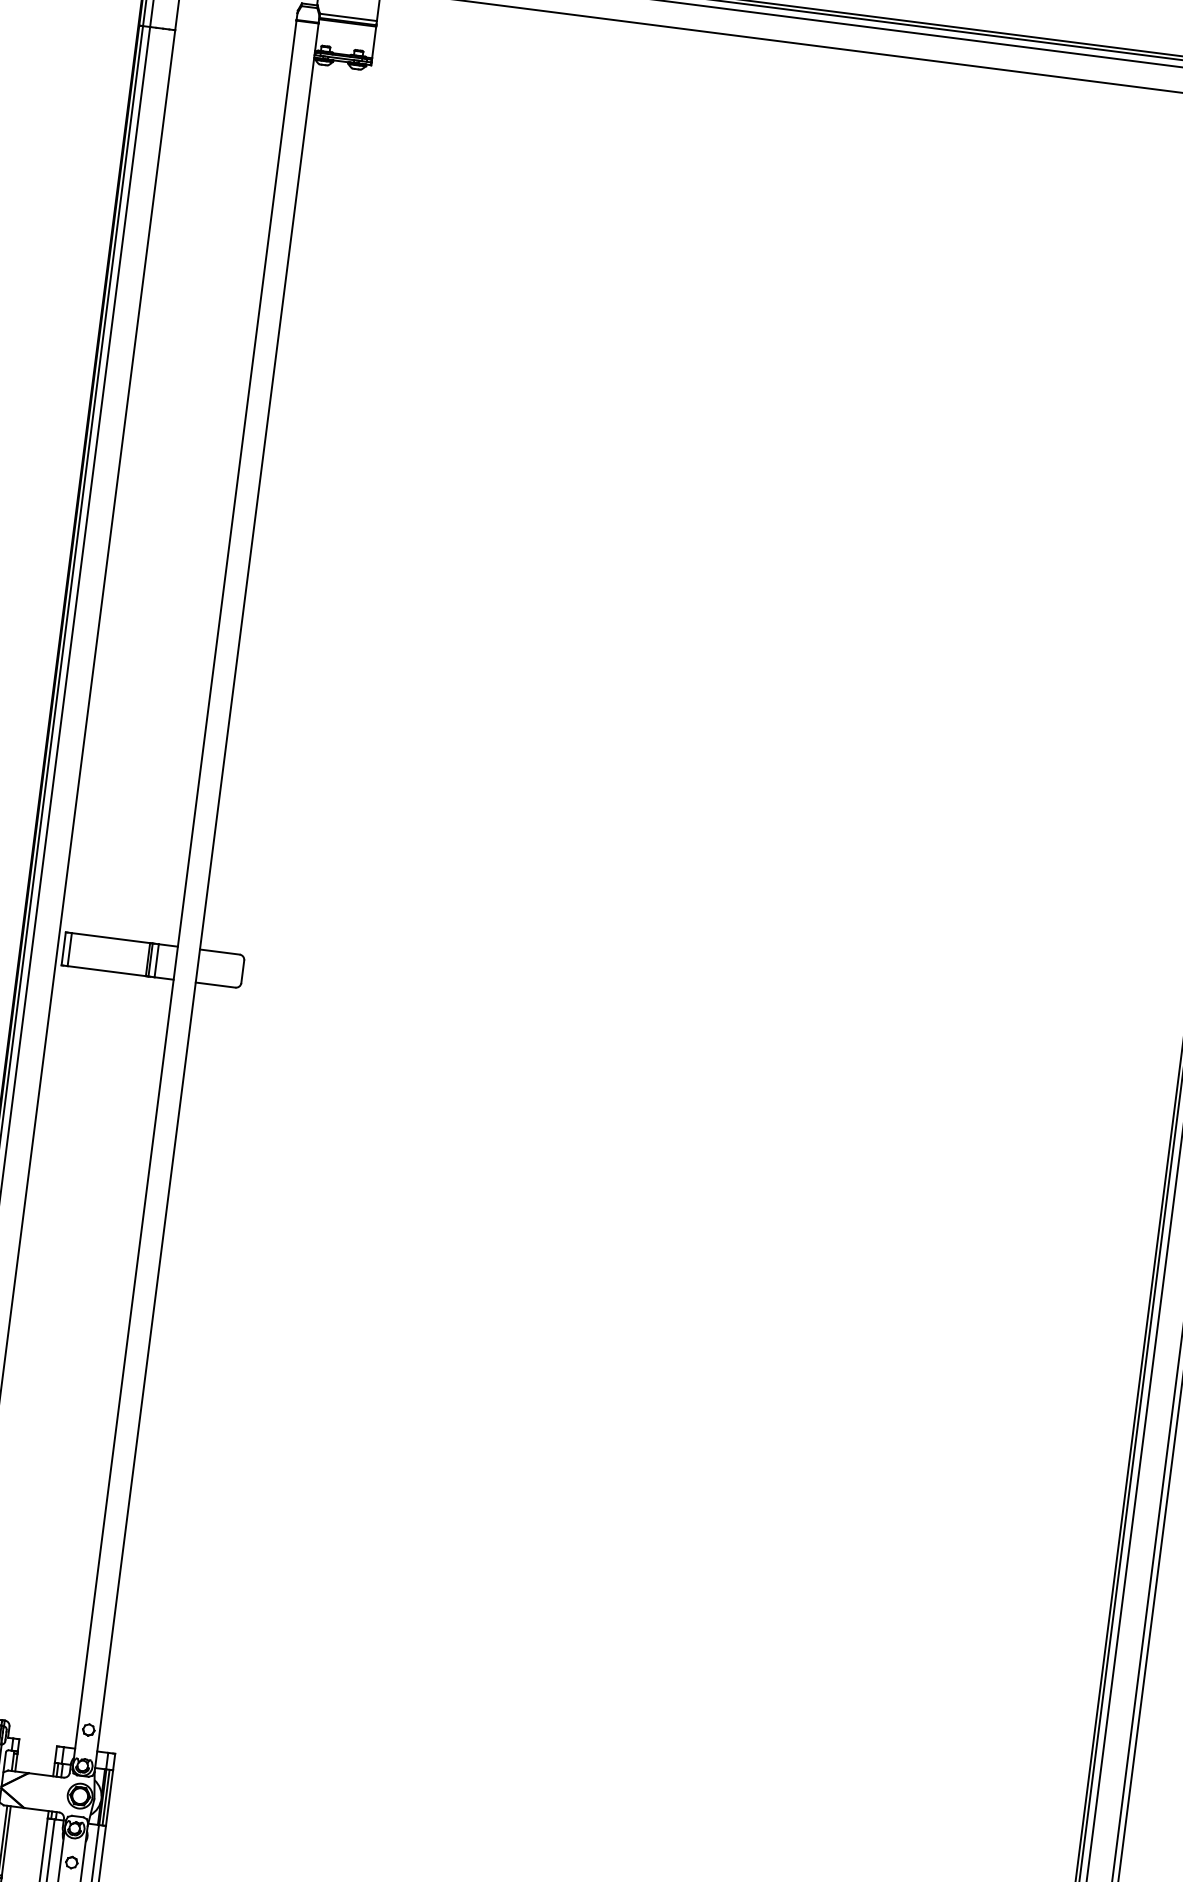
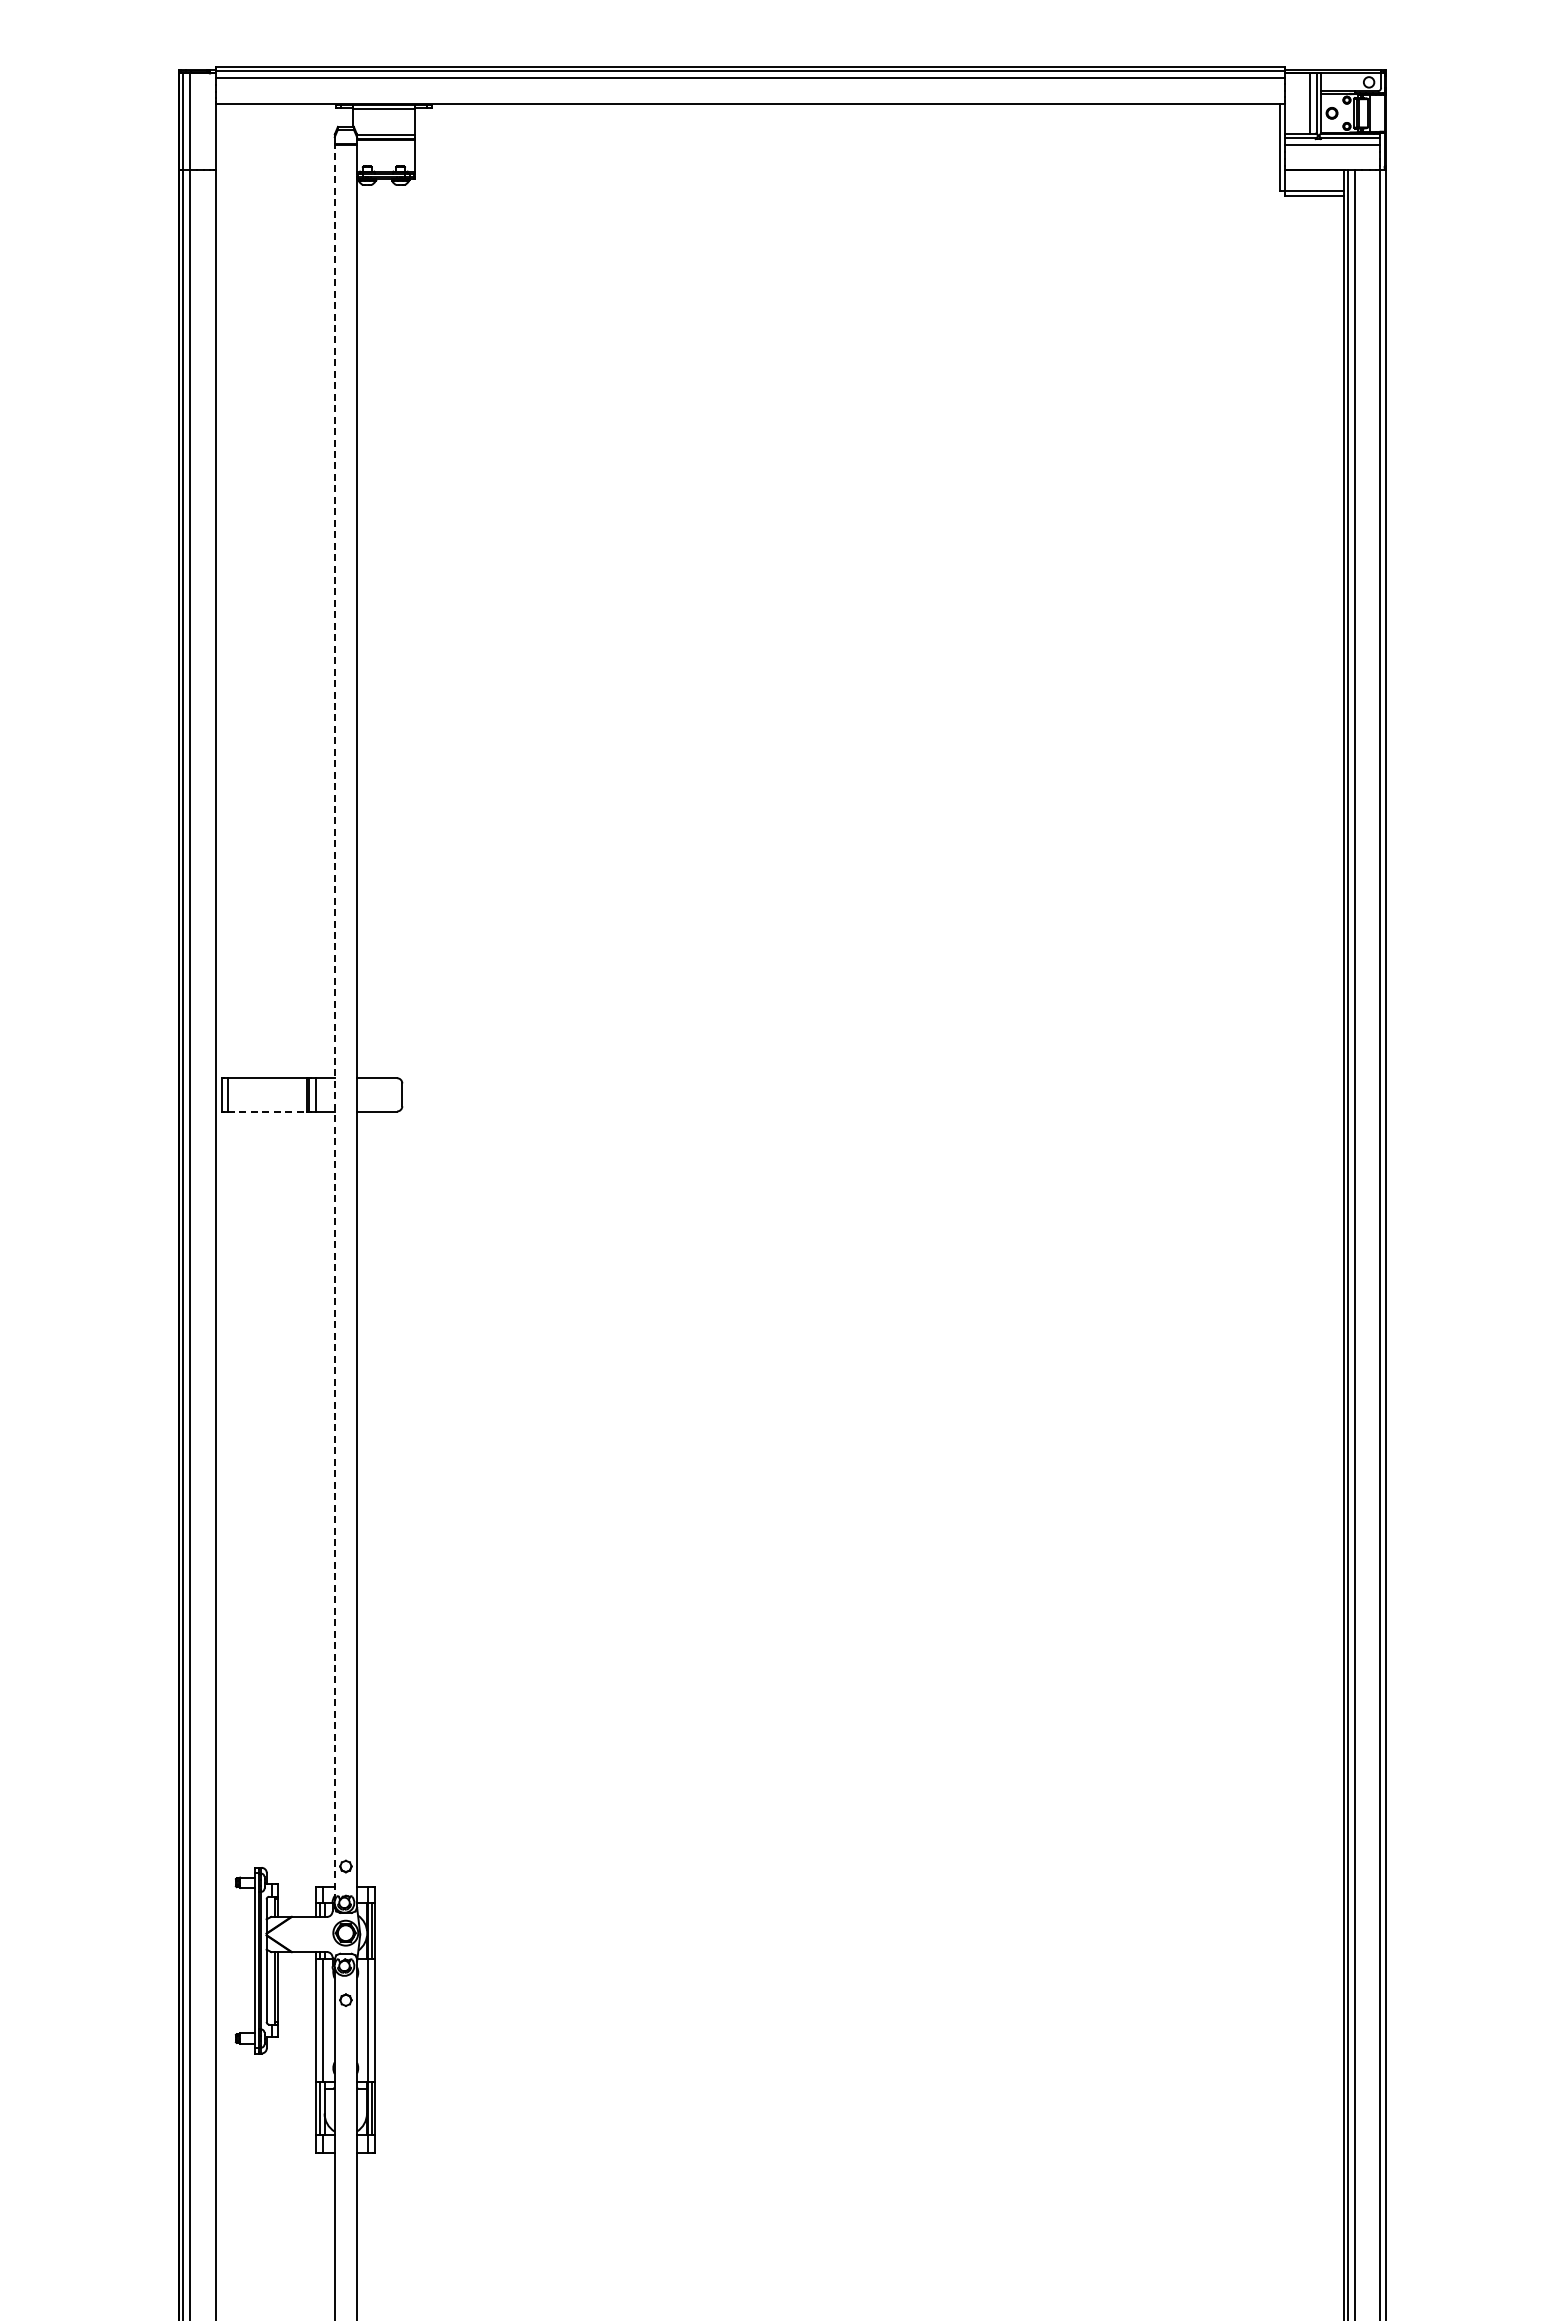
line: (184, 891) -> (334, 1022), solid -> dashed
line: (106, 971) -> (267, 1111), solid -> dashed

